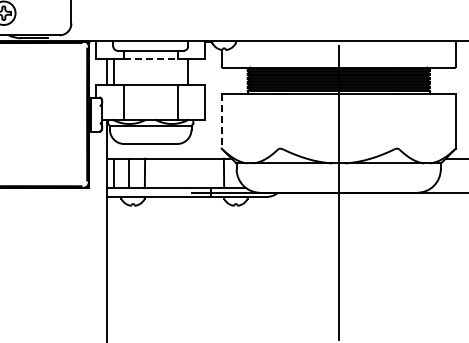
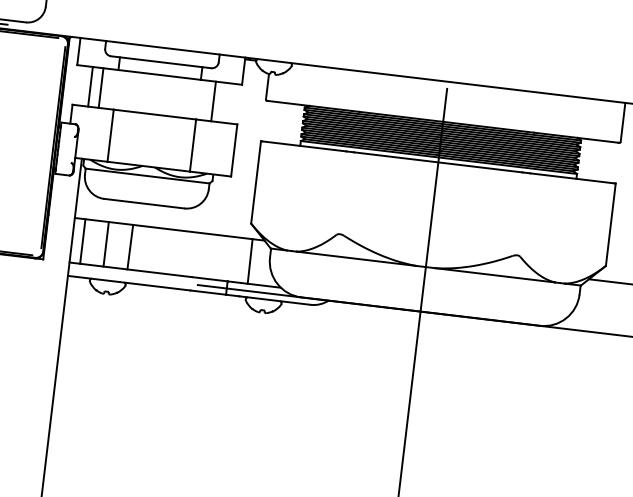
line: (151, 59) -> (160, 75), dashed -> solid
line: (221, 122) -> (255, 183), dashed -> solid

